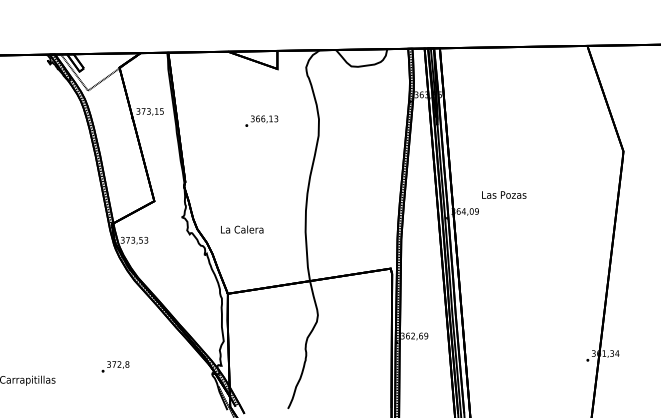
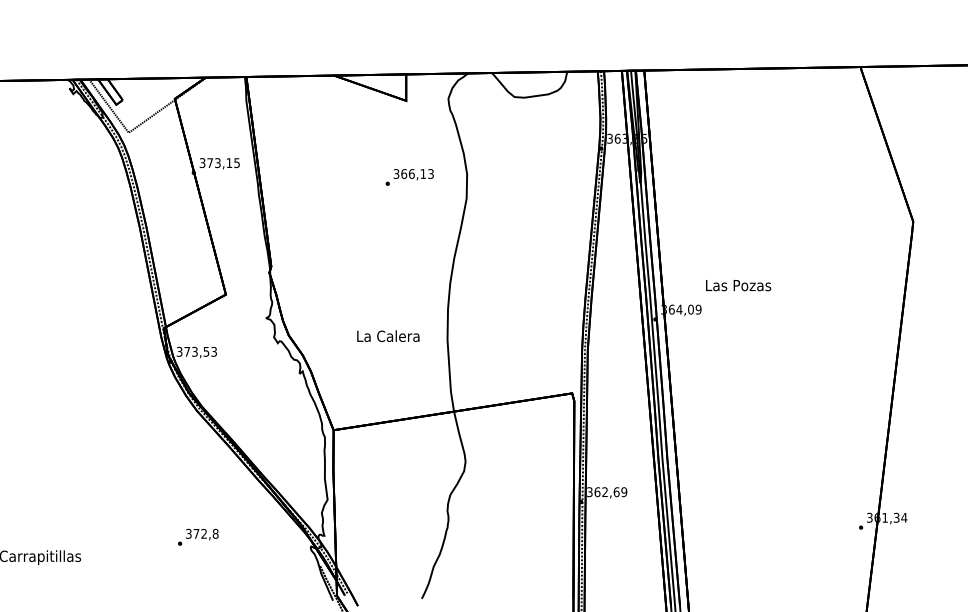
text: (261, 120) -> (409, 176), moved
text: (242, 229) -> (388, 336), moved
text: (115, 366) -> (198, 536), moved

